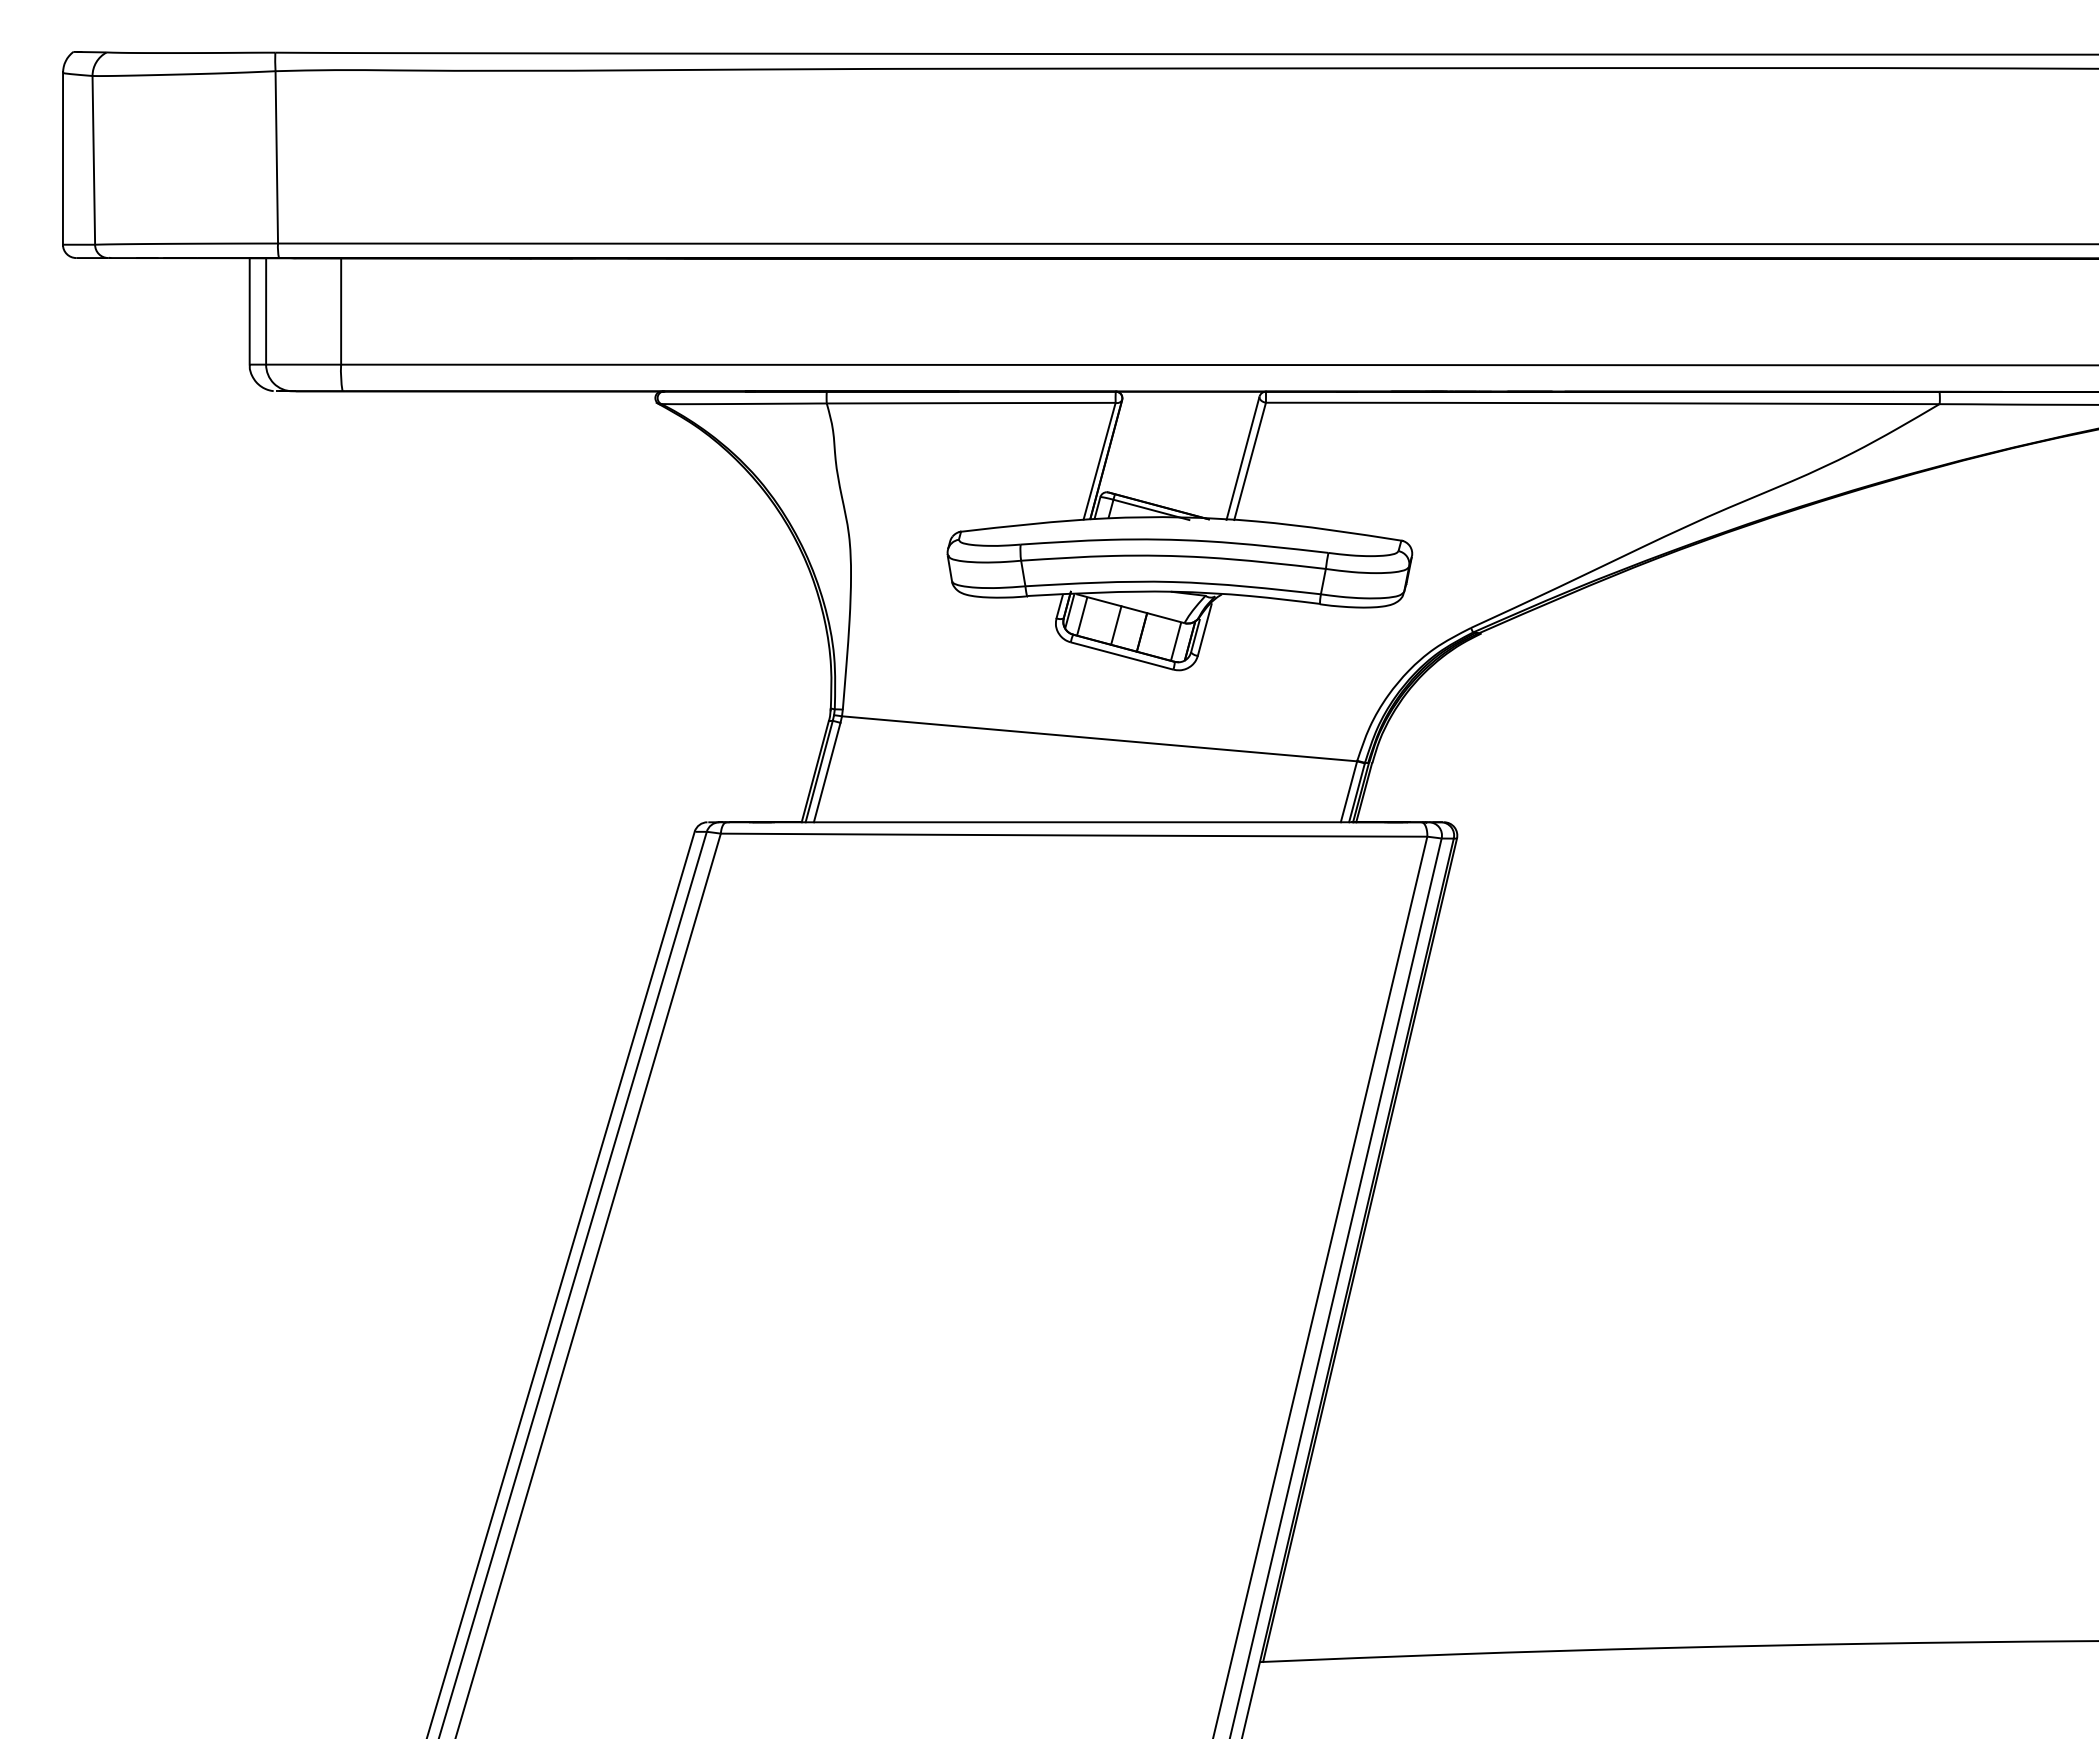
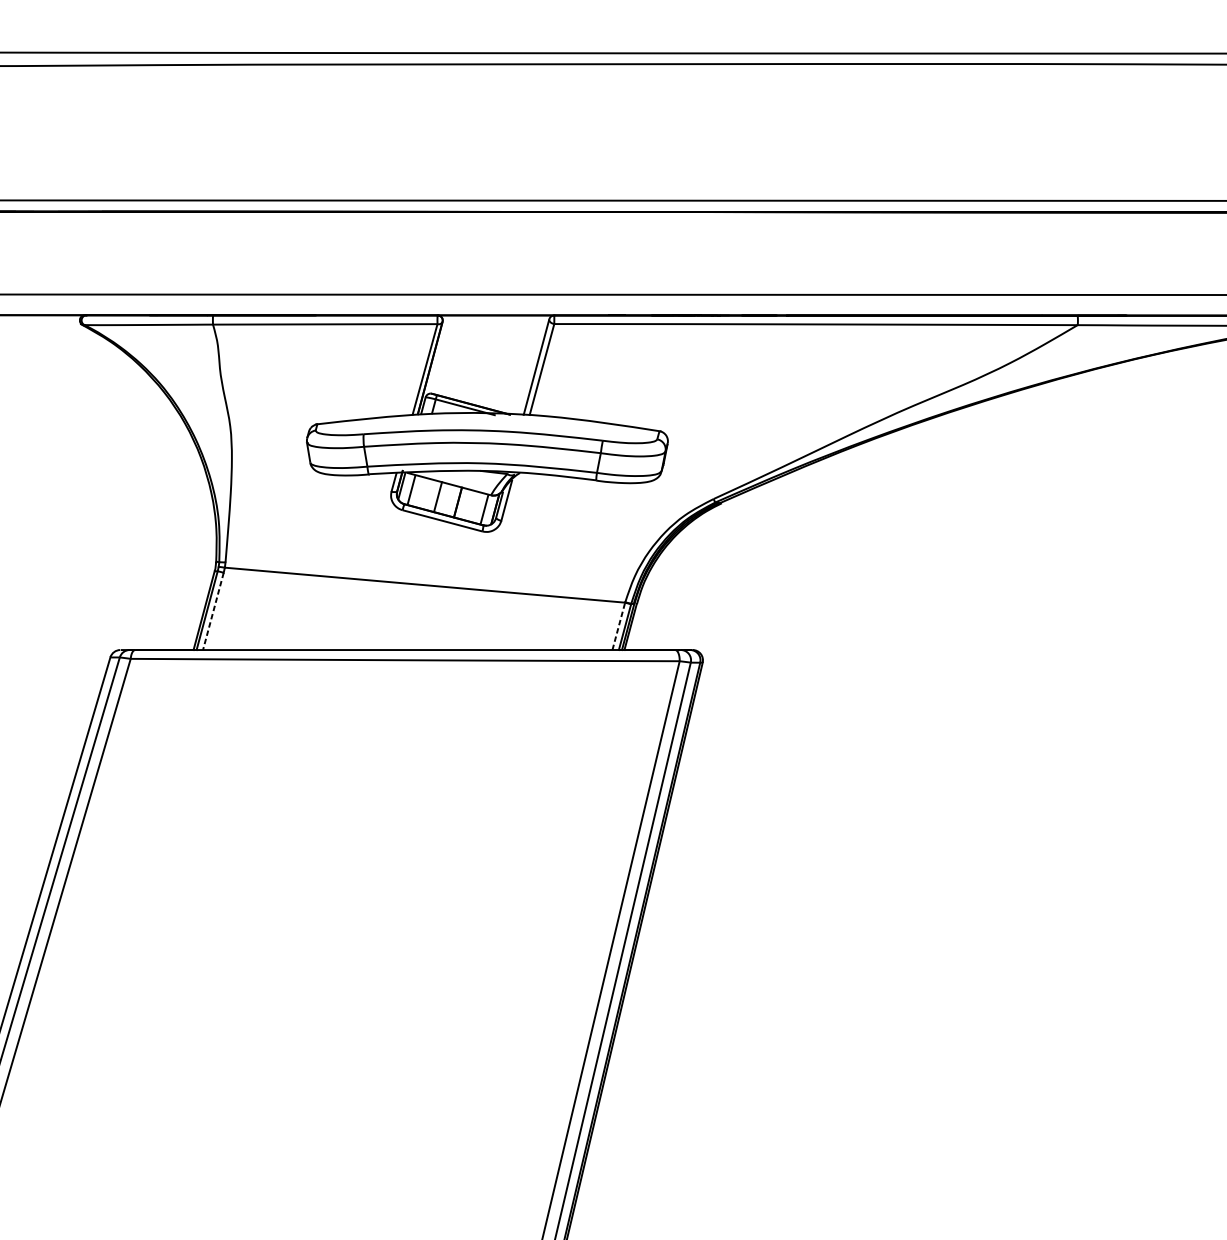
line: (827, 773) -> (213, 612), solid -> dashed
line: (1348, 791) -> (618, 626), solid -> dashed

